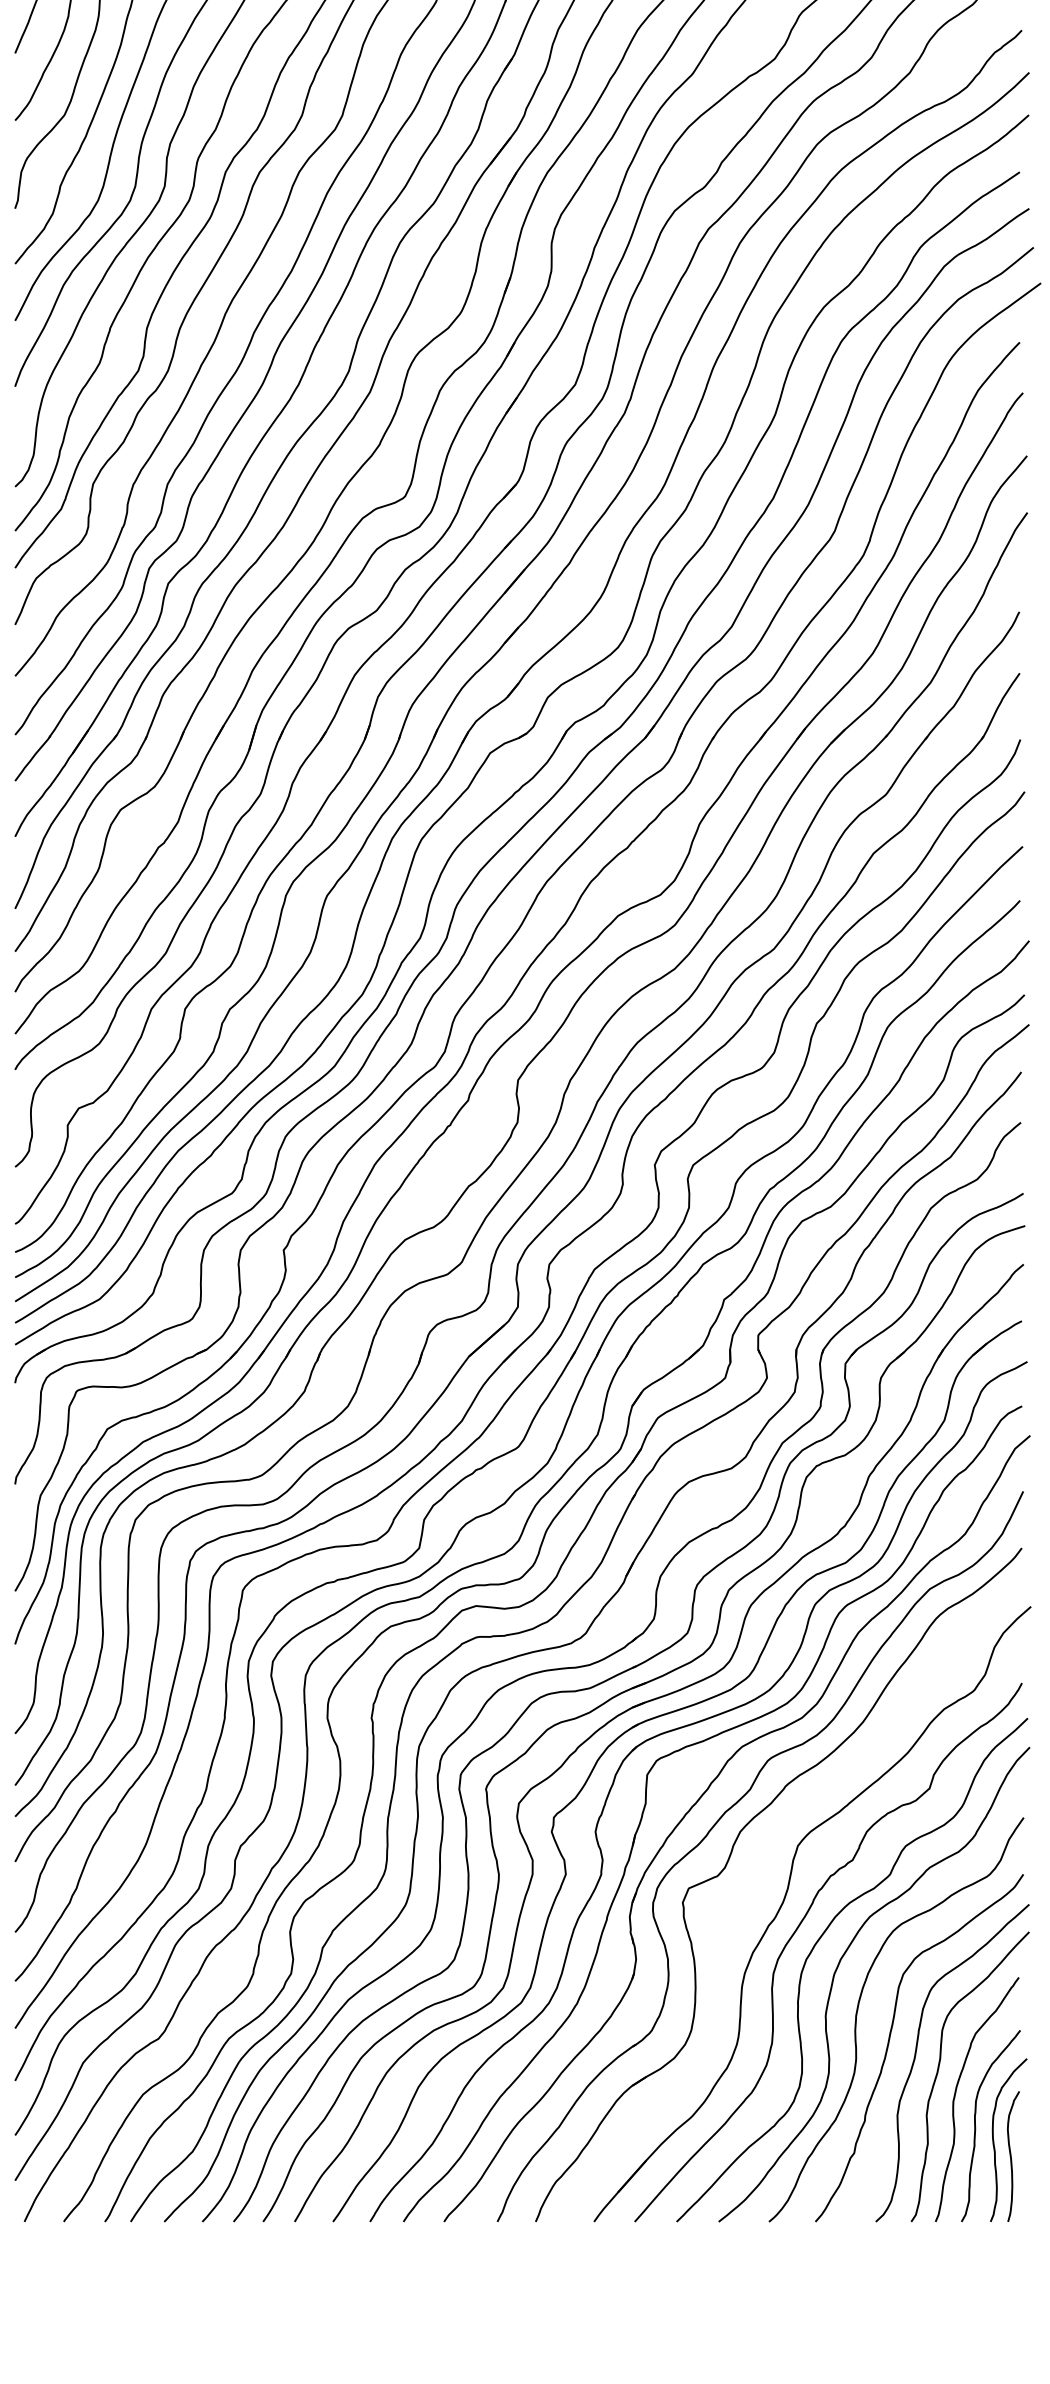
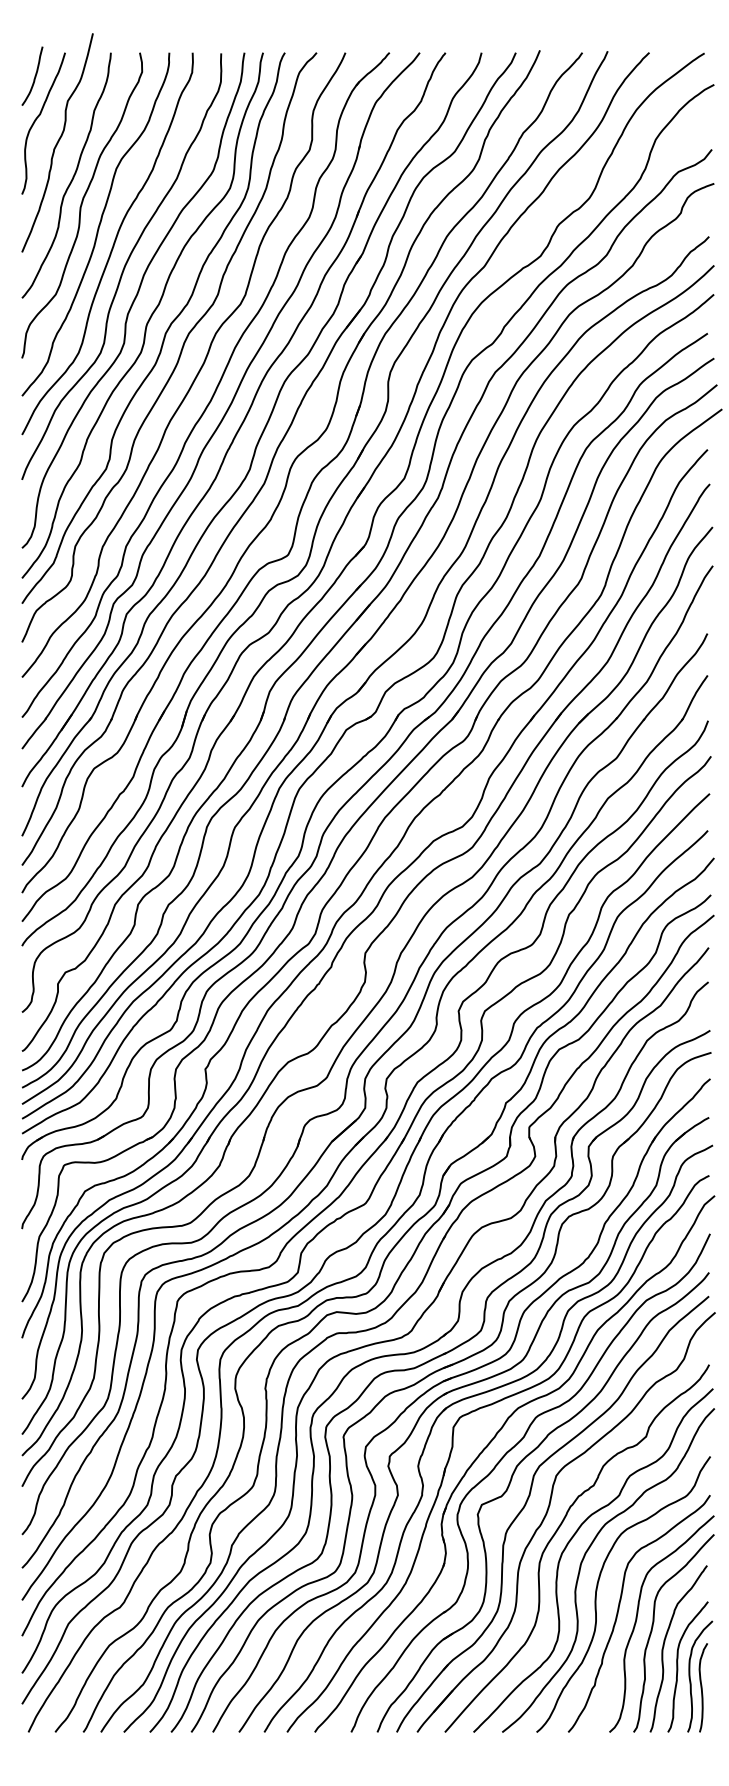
part: (757, 1882) -> (528, 1500), added

